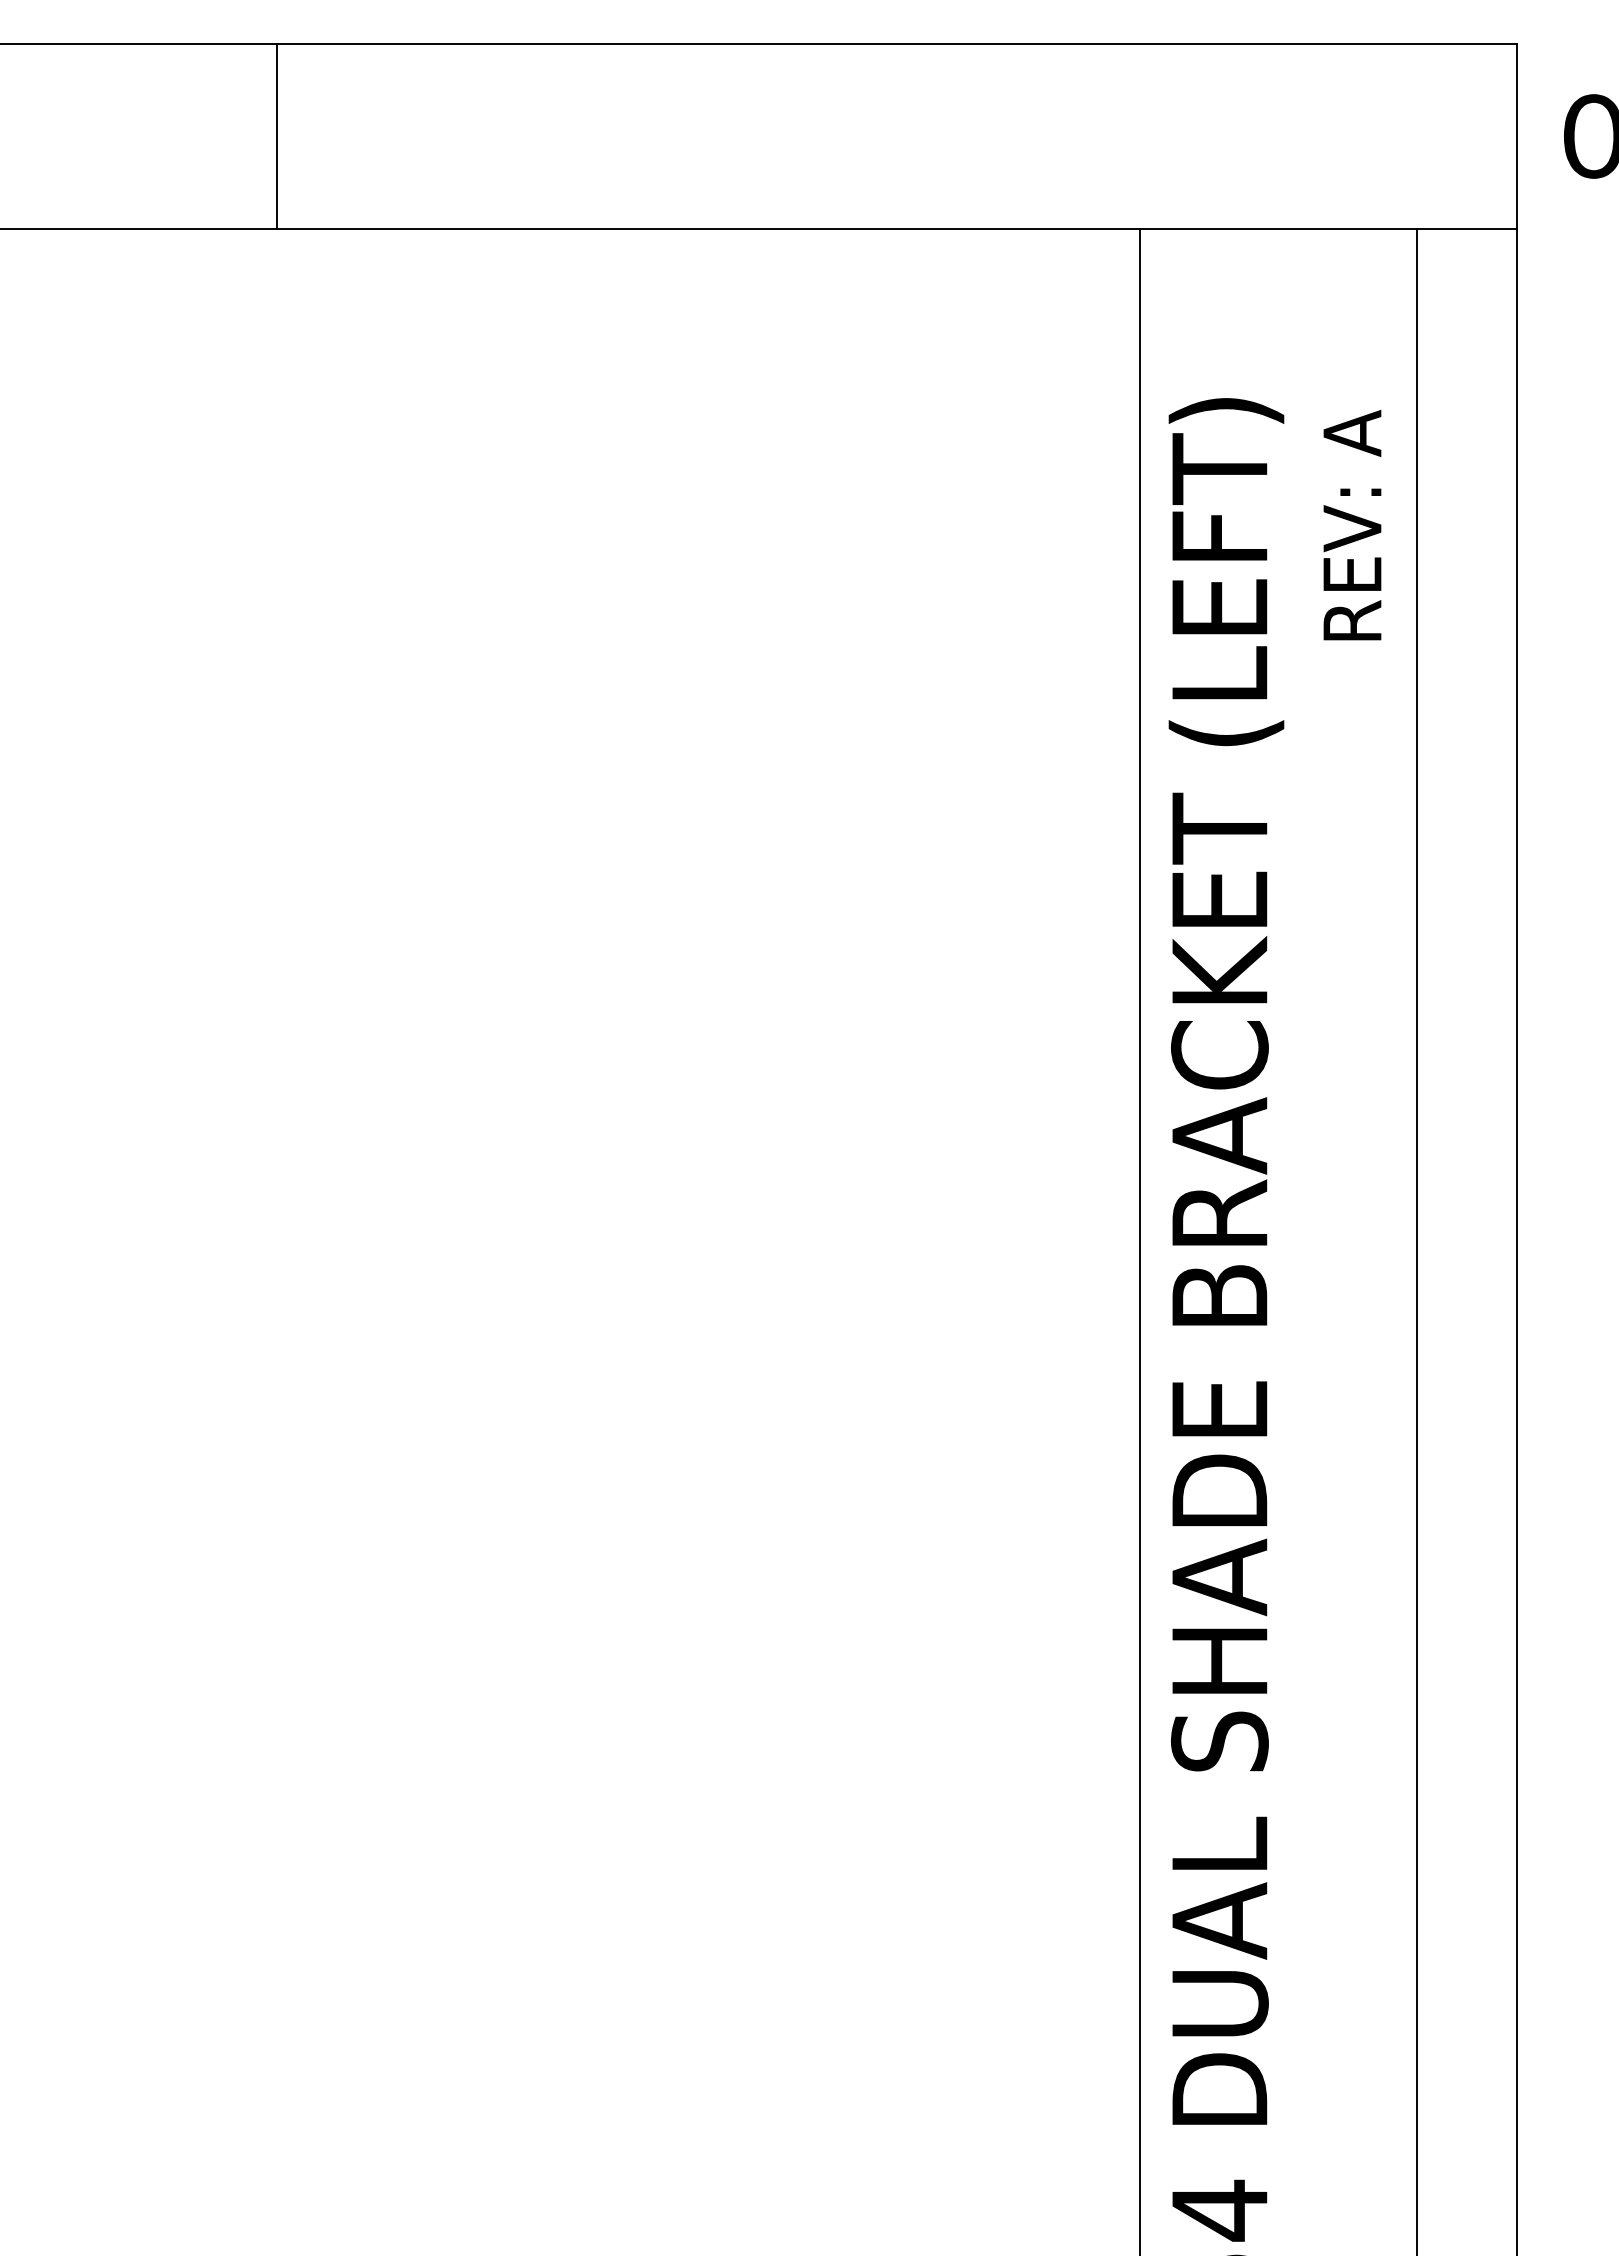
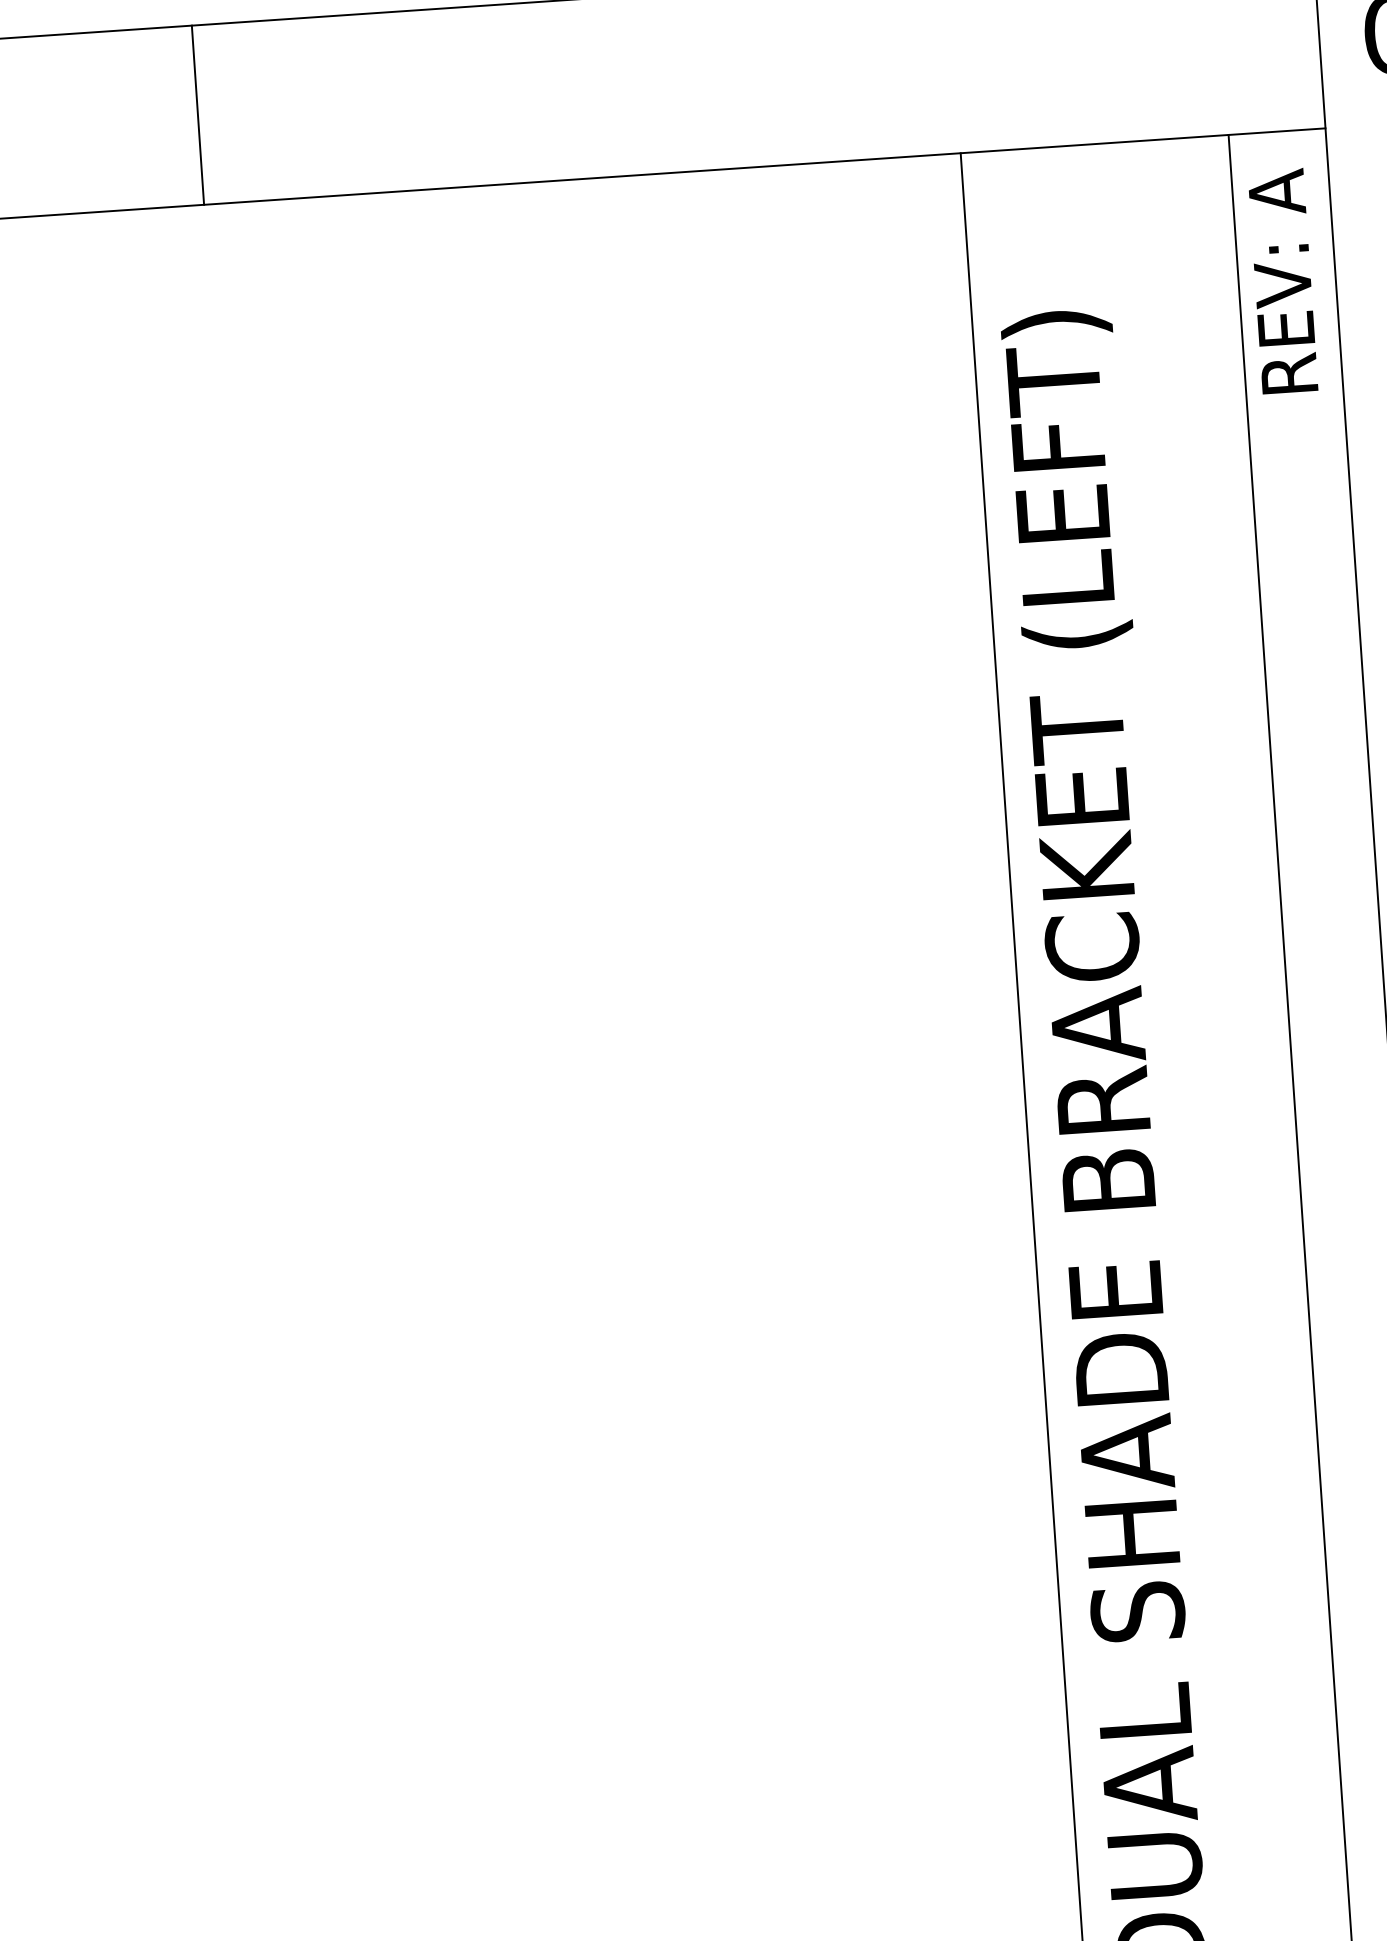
line: (277, 135) -> (198, 114), moved
text: (1352, 525) -> (1283, 281), moved

